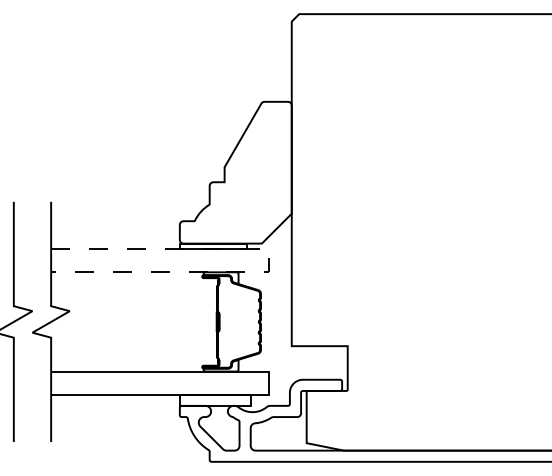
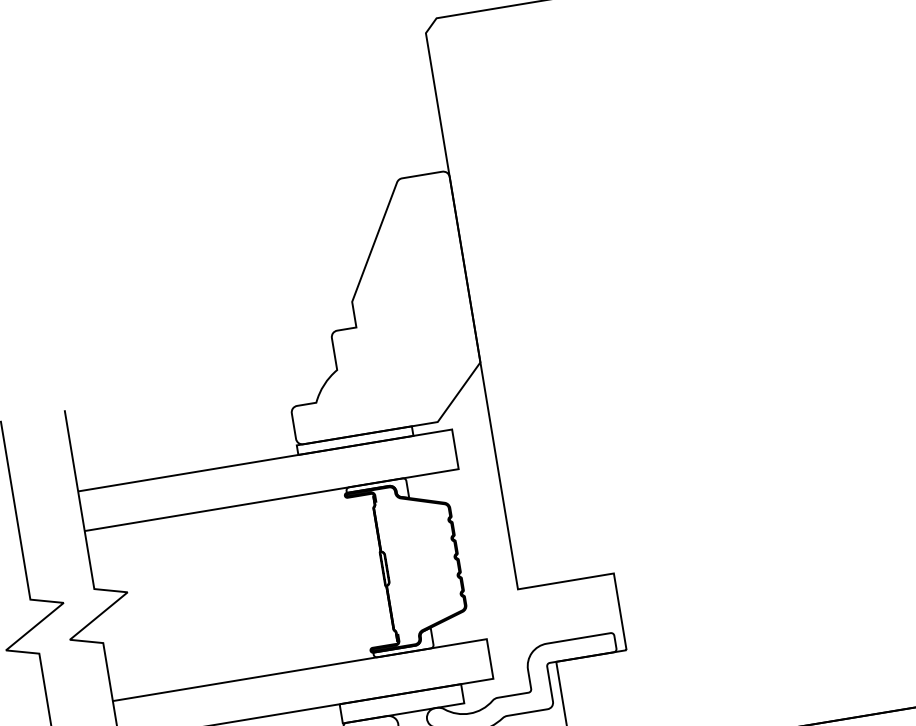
line: (269, 260) -> (455, 448), dashed -> solid

